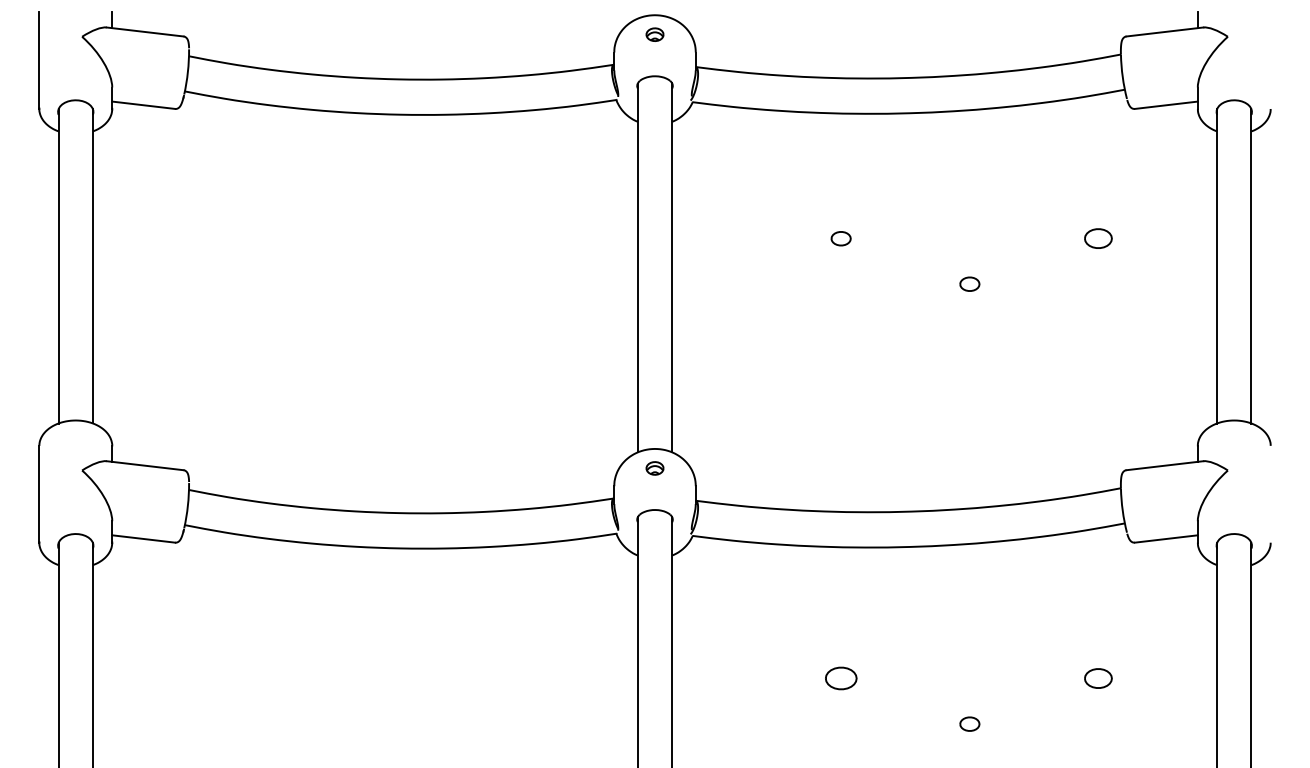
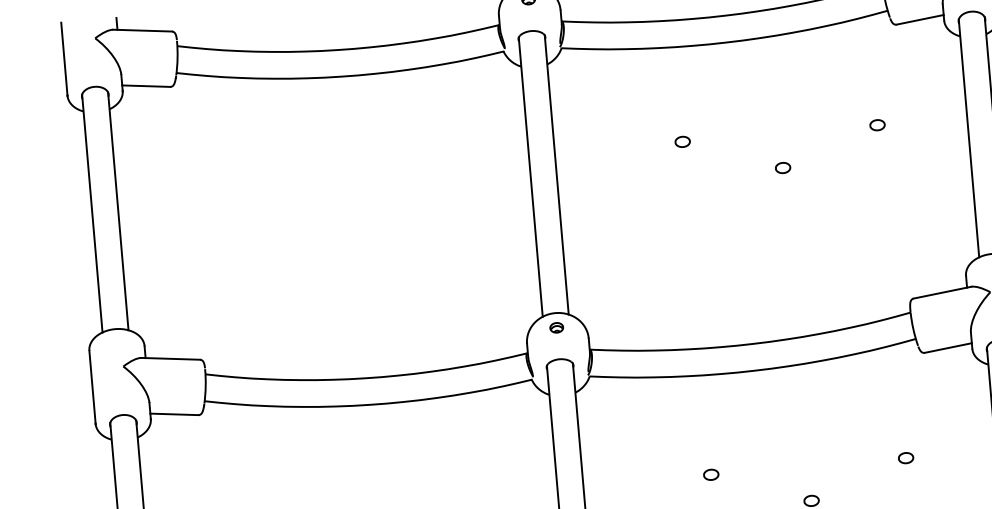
part: (1098, 238) -> (877, 125), size x0.71
part: (840, 678) -> (710, 474), size x0.62
part: (1098, 678) -> (905, 458), size x0.71

